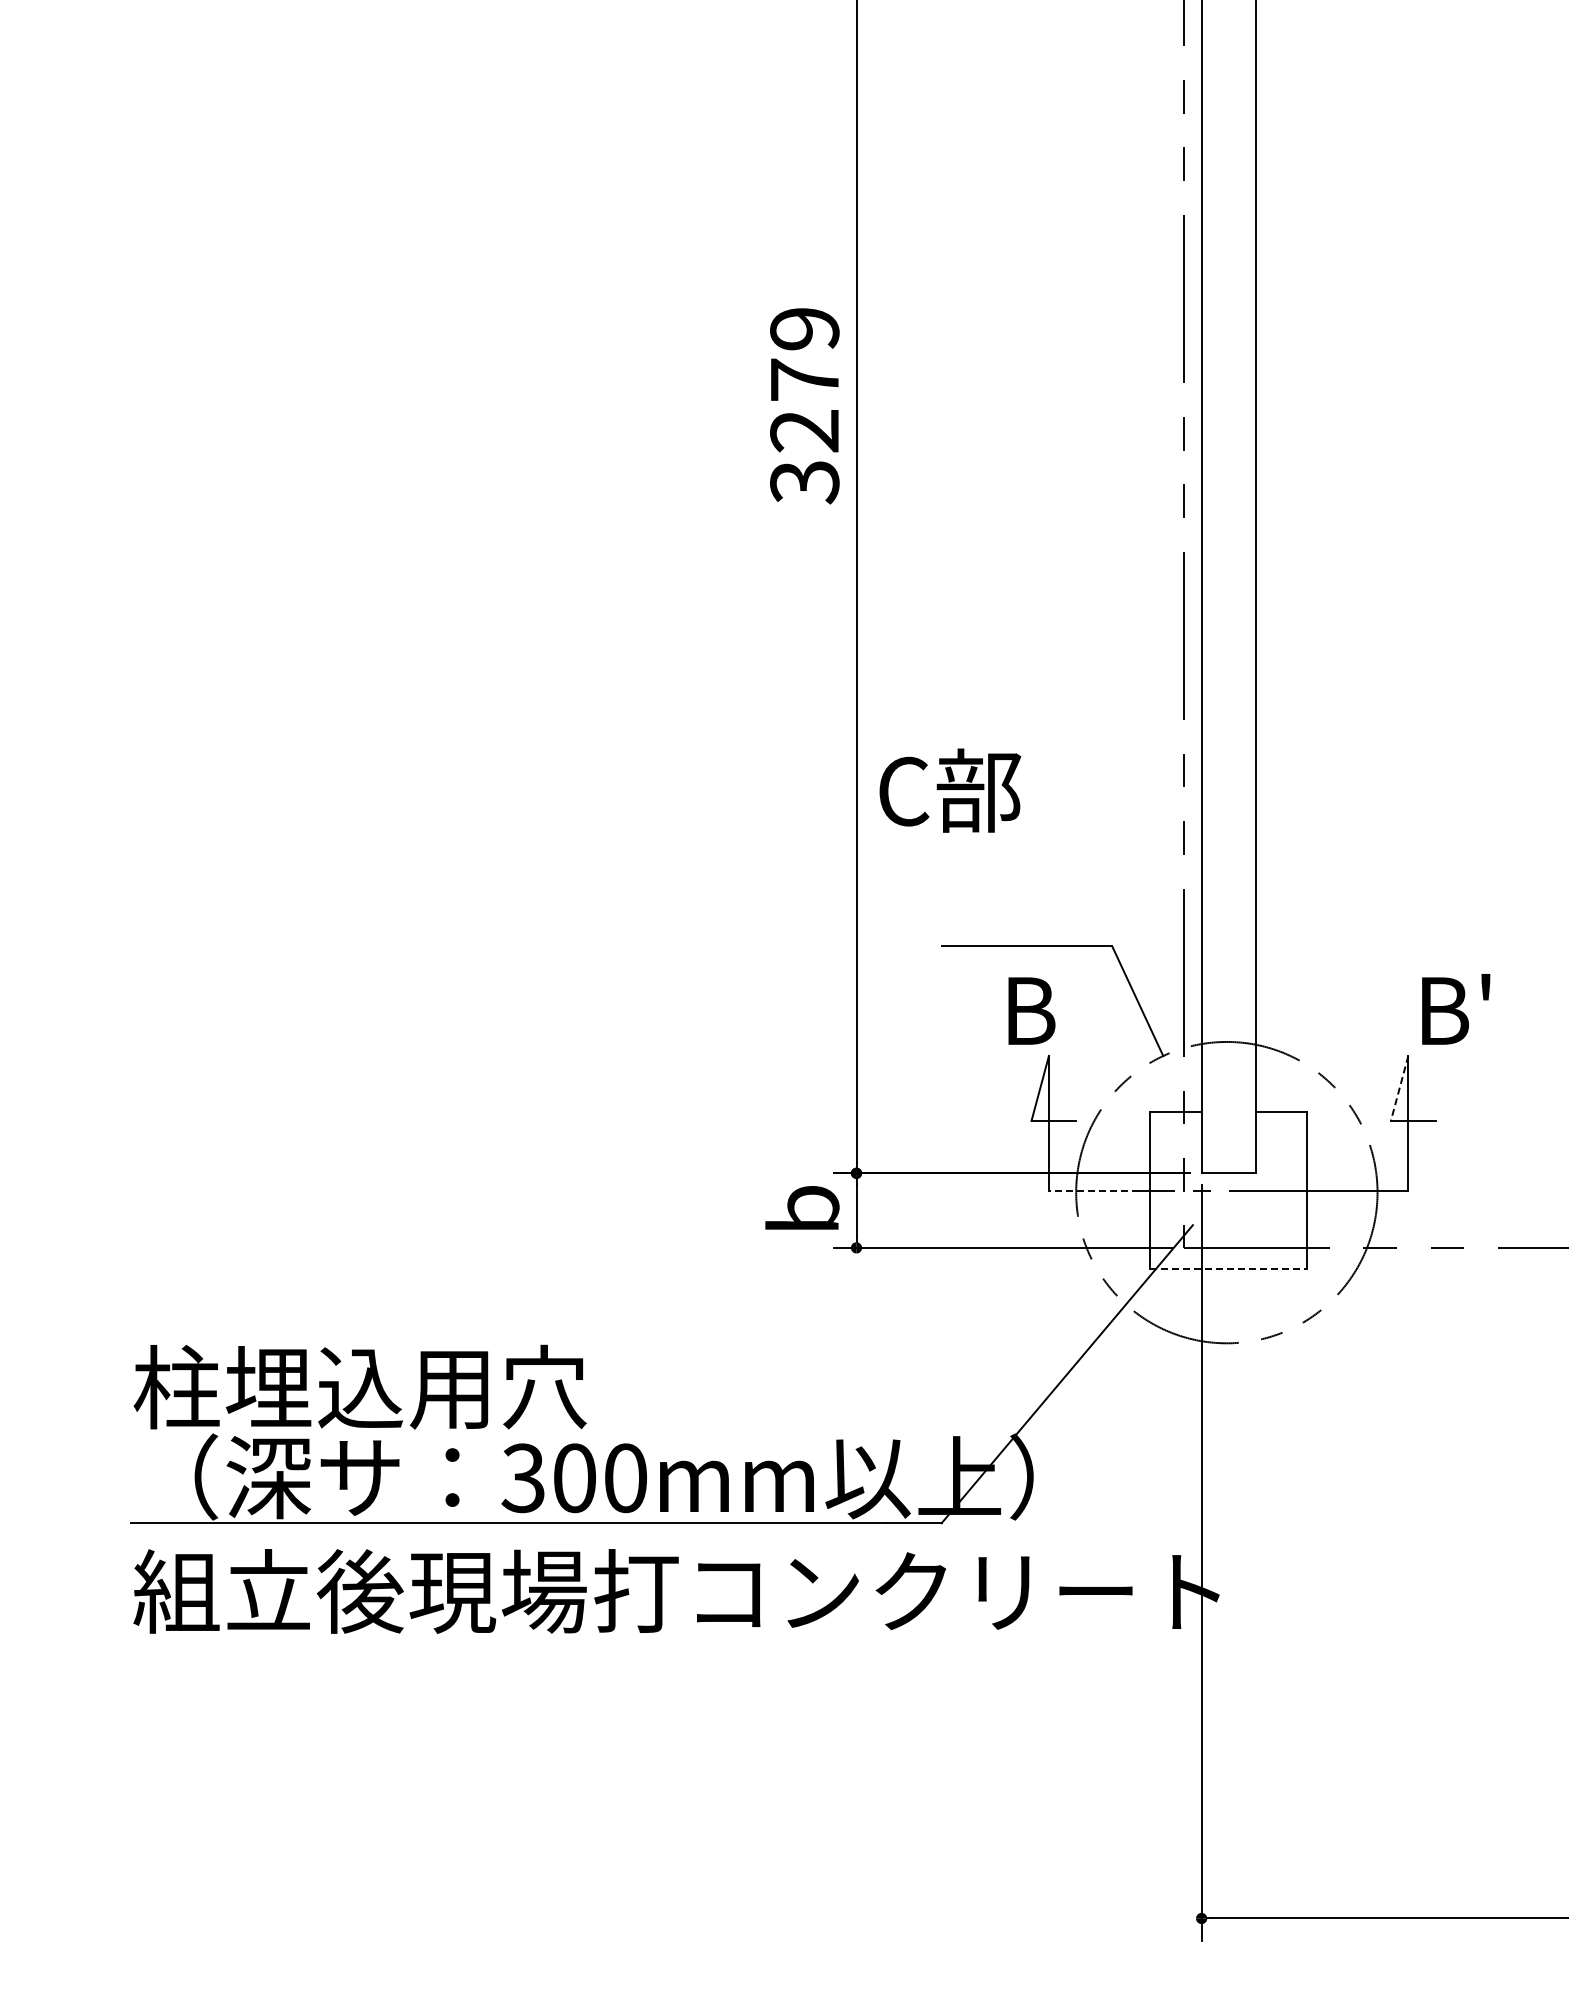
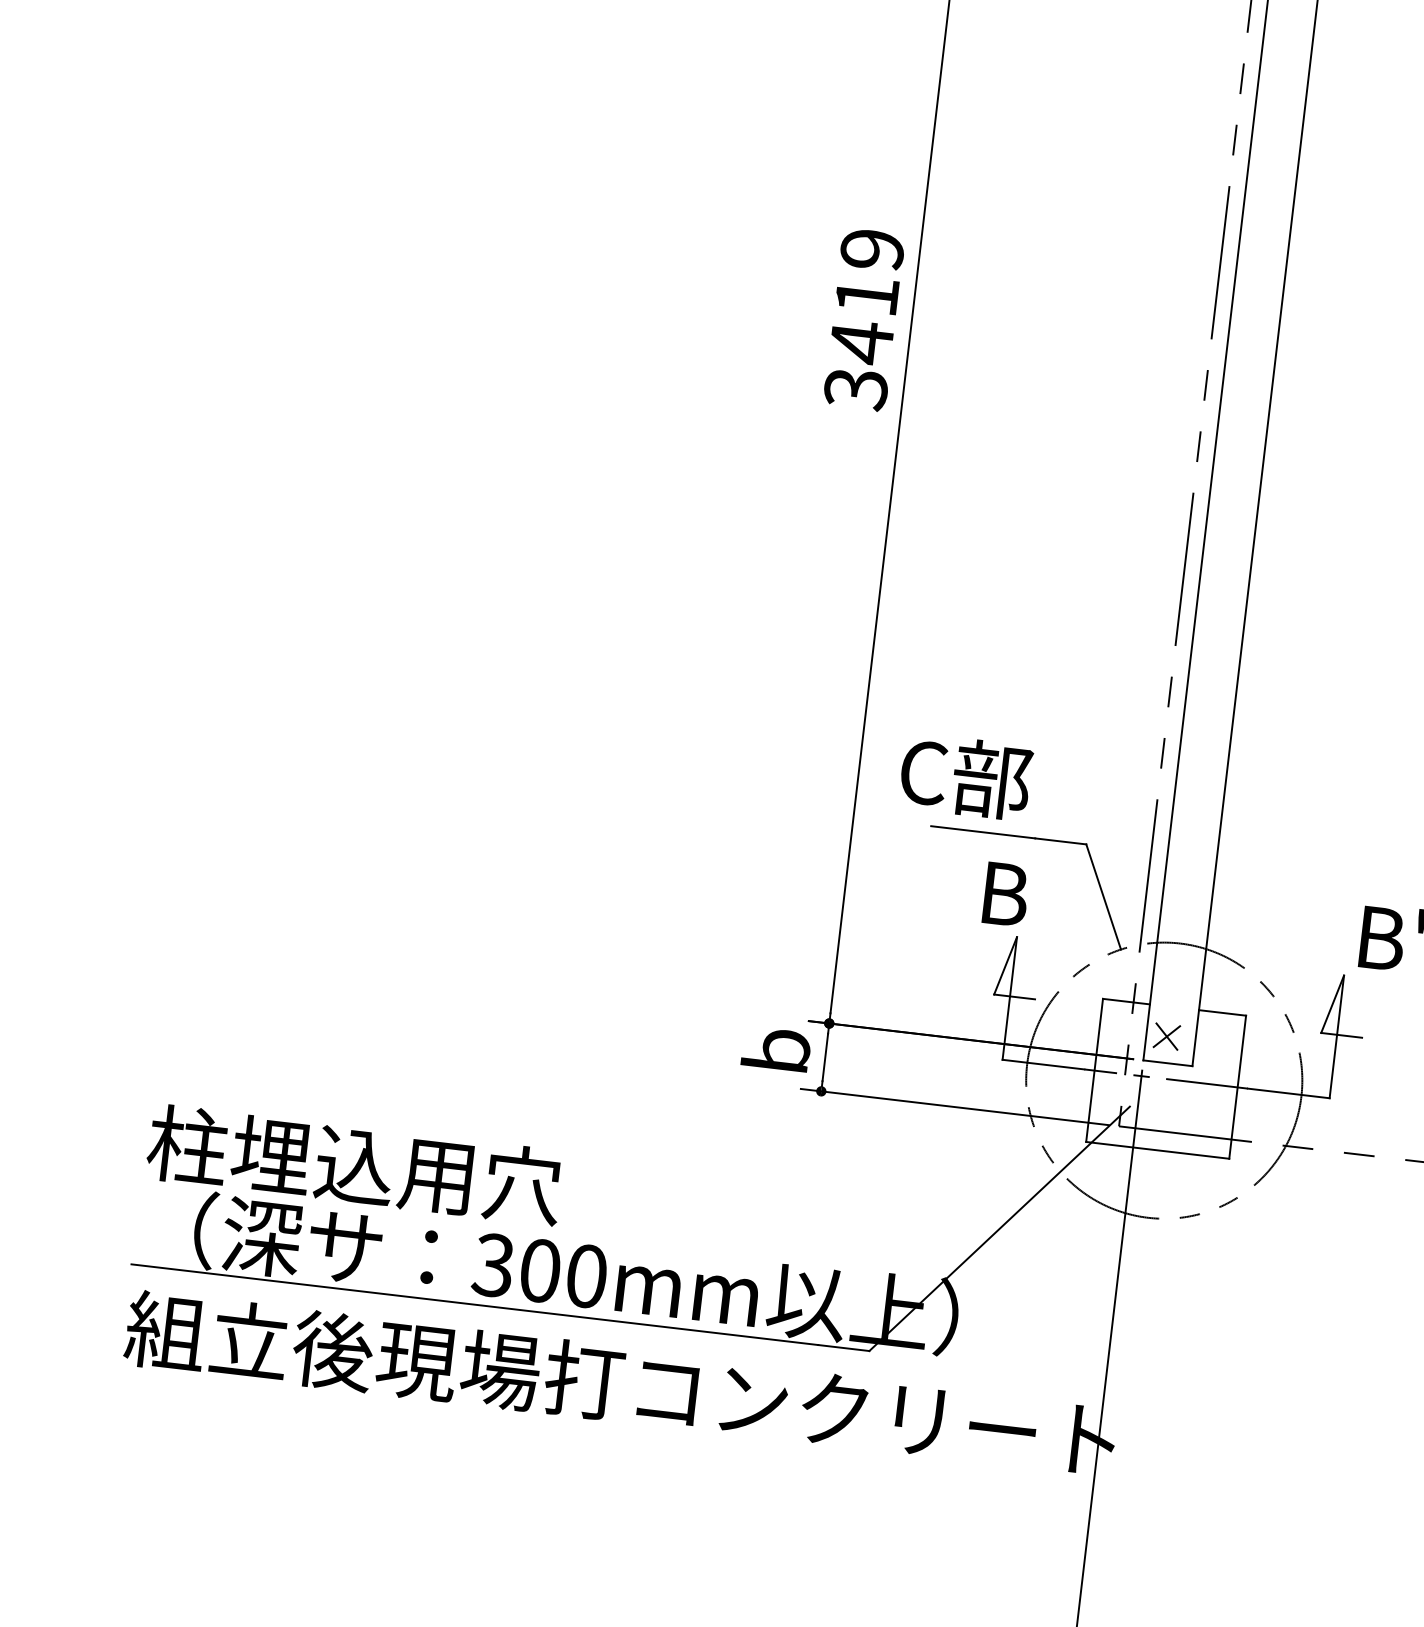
text: (804, 406) -> (863, 320), 3279 -> 3419
text: (950, 790) -> (966, 776), moved
line: (1399, 1088) -> (1332, 1004), dashed -> solid
part: (1224, 1144) -> (1167, 1036), added
line: (1093, 1190) -> (1043, 1064), dashed -> solid
line: (1228, 1269) -> (1157, 1150), dashed -> solid

